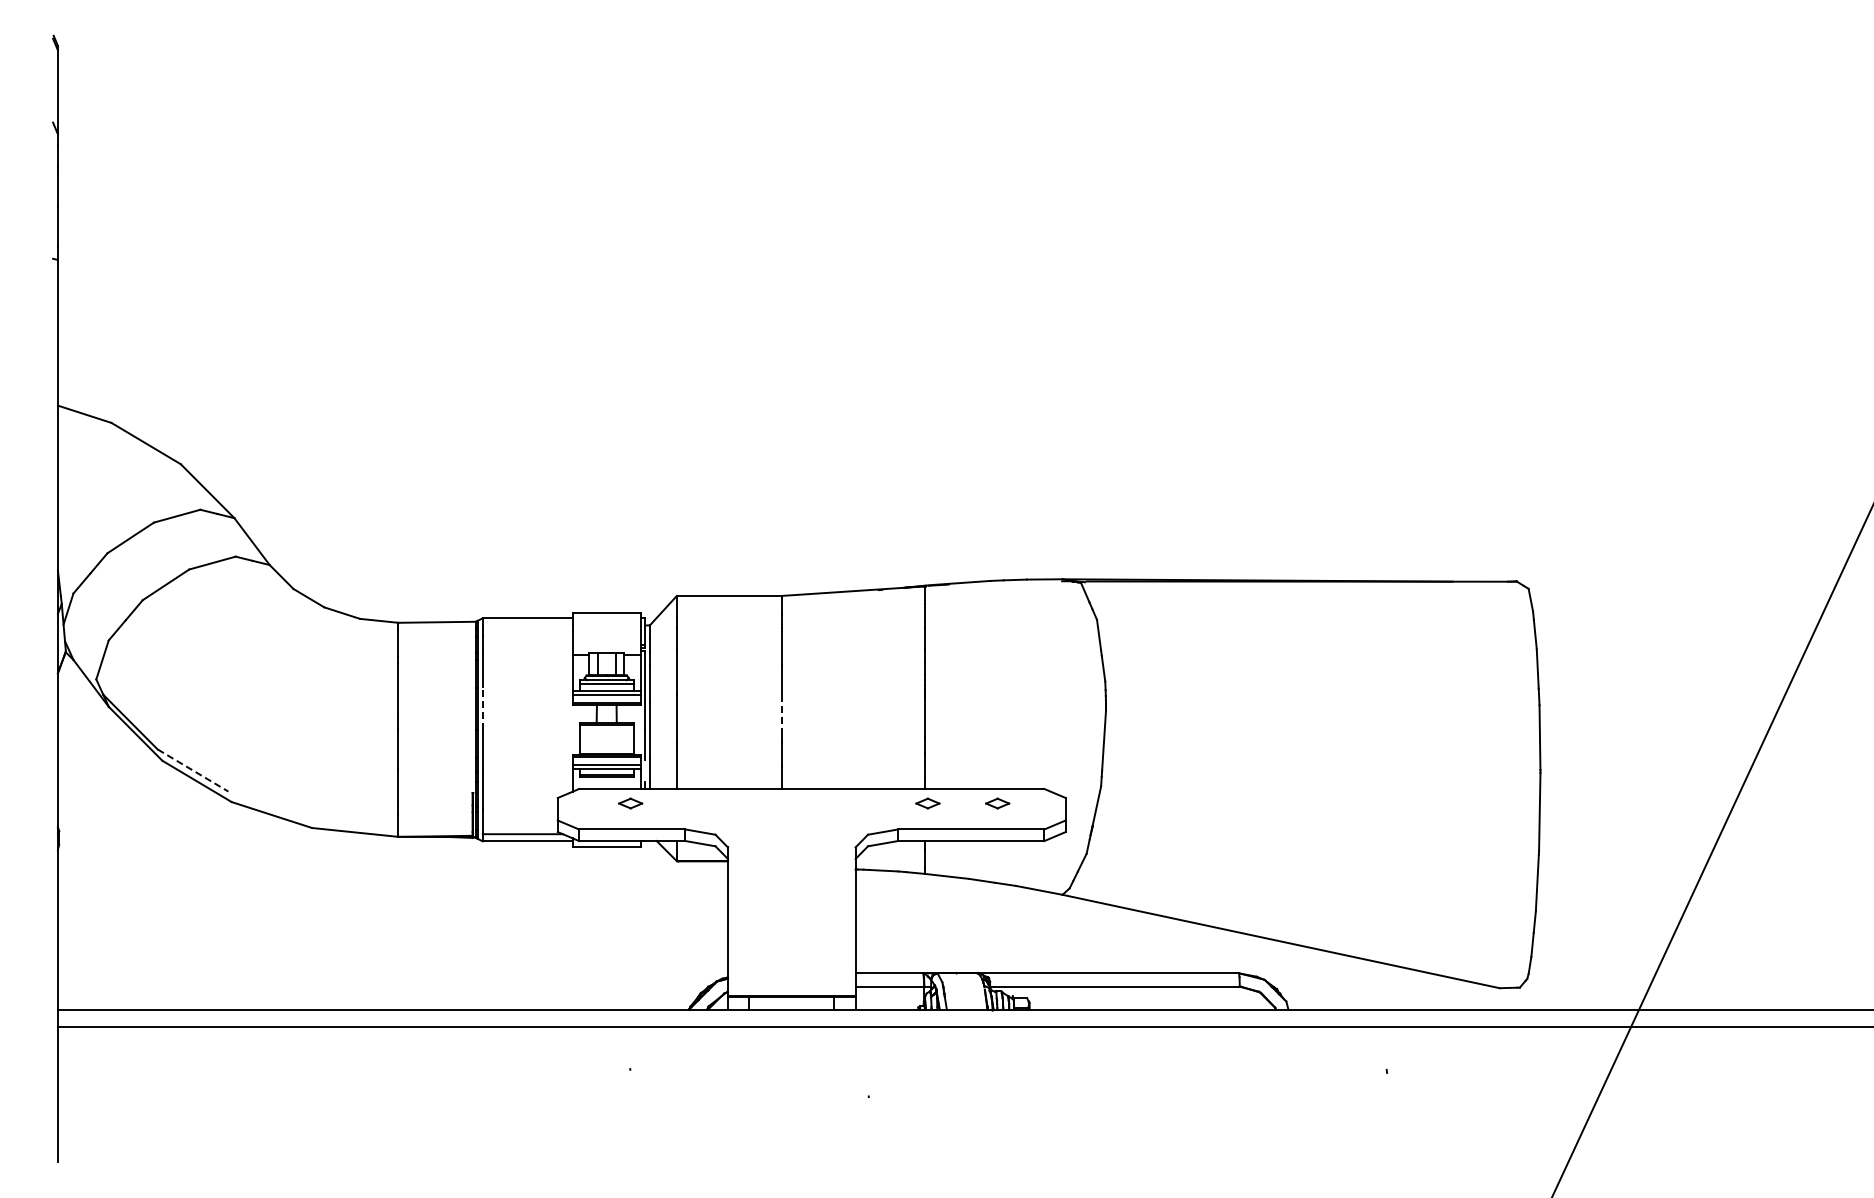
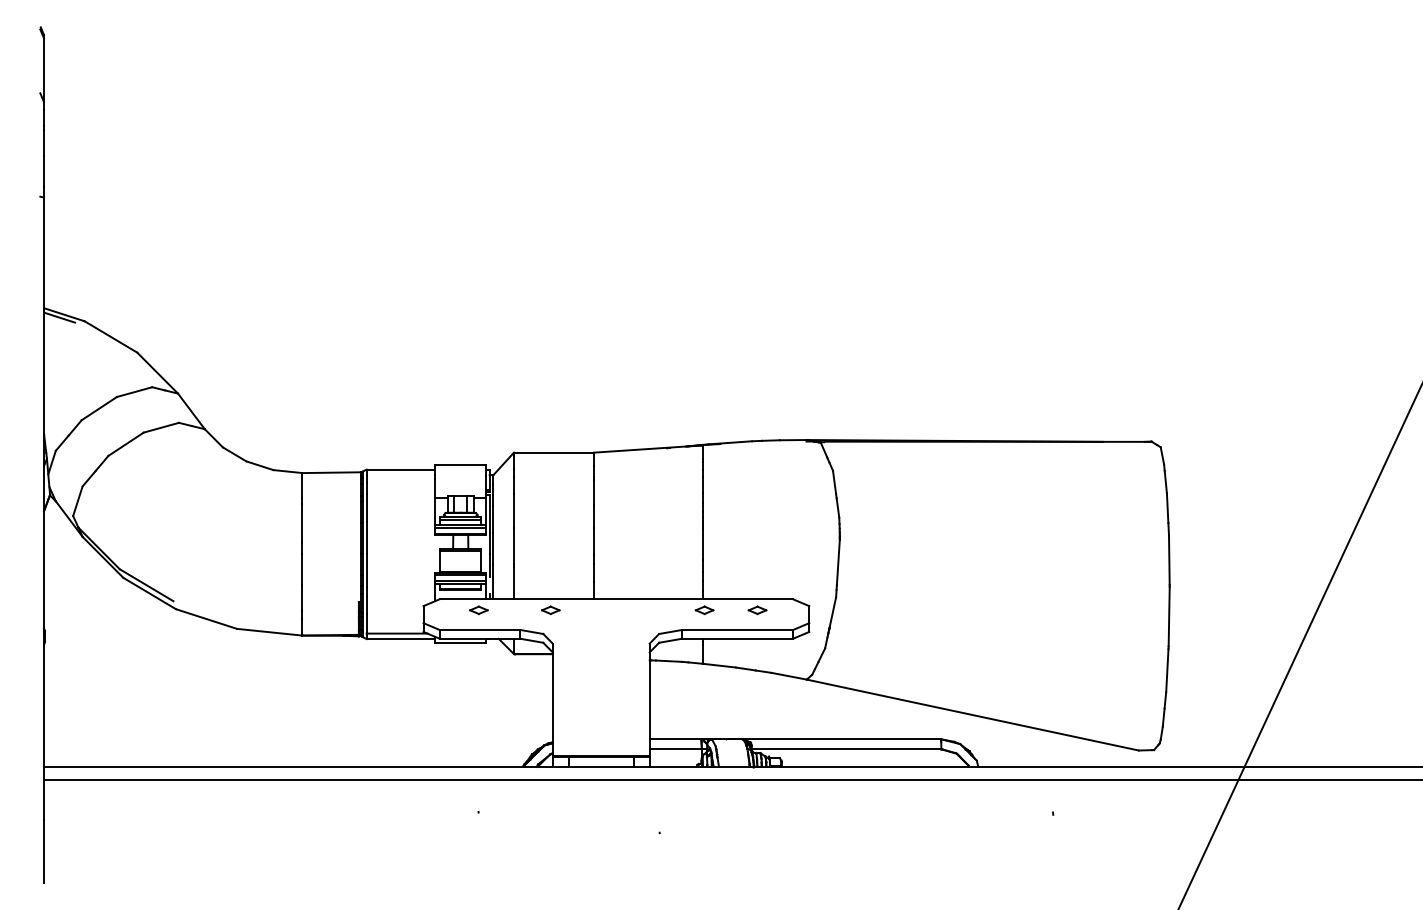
line: (77, 417) -> (58, 317), added
line: (482, 707) -> (366, 537), dashed -> solid
line: (782, 712) -> (594, 541), dashed -> solid
line: (193, 770) -> (146, 585), dashed -> solid
part: (724, 803) -> (550, 610), added

